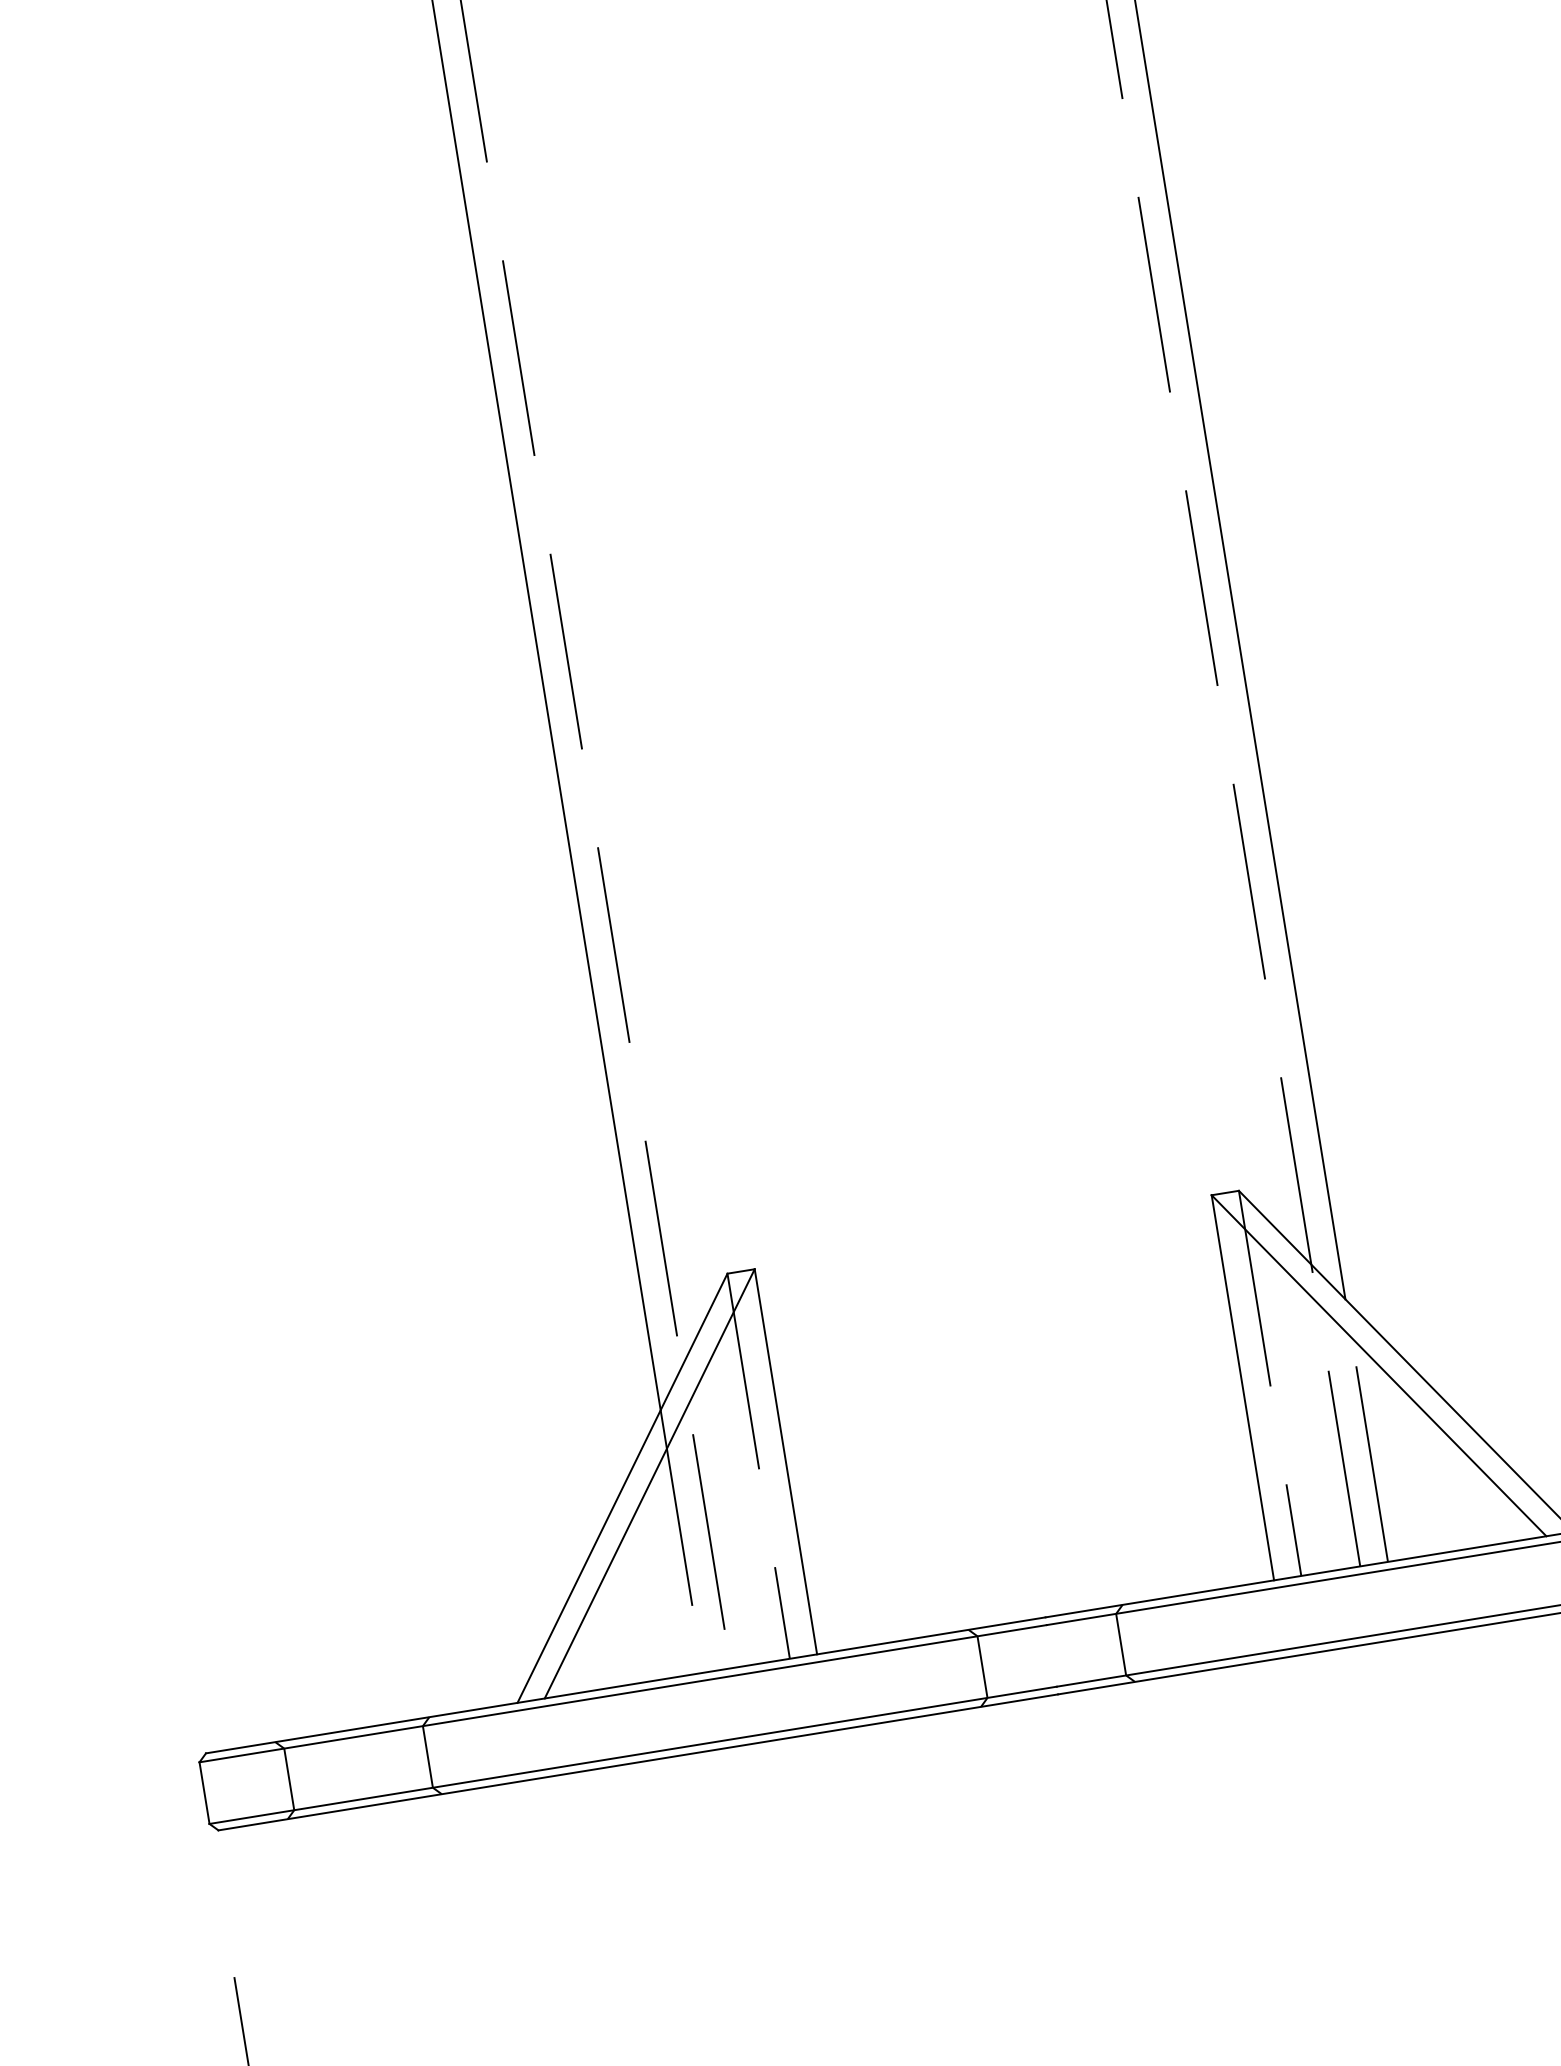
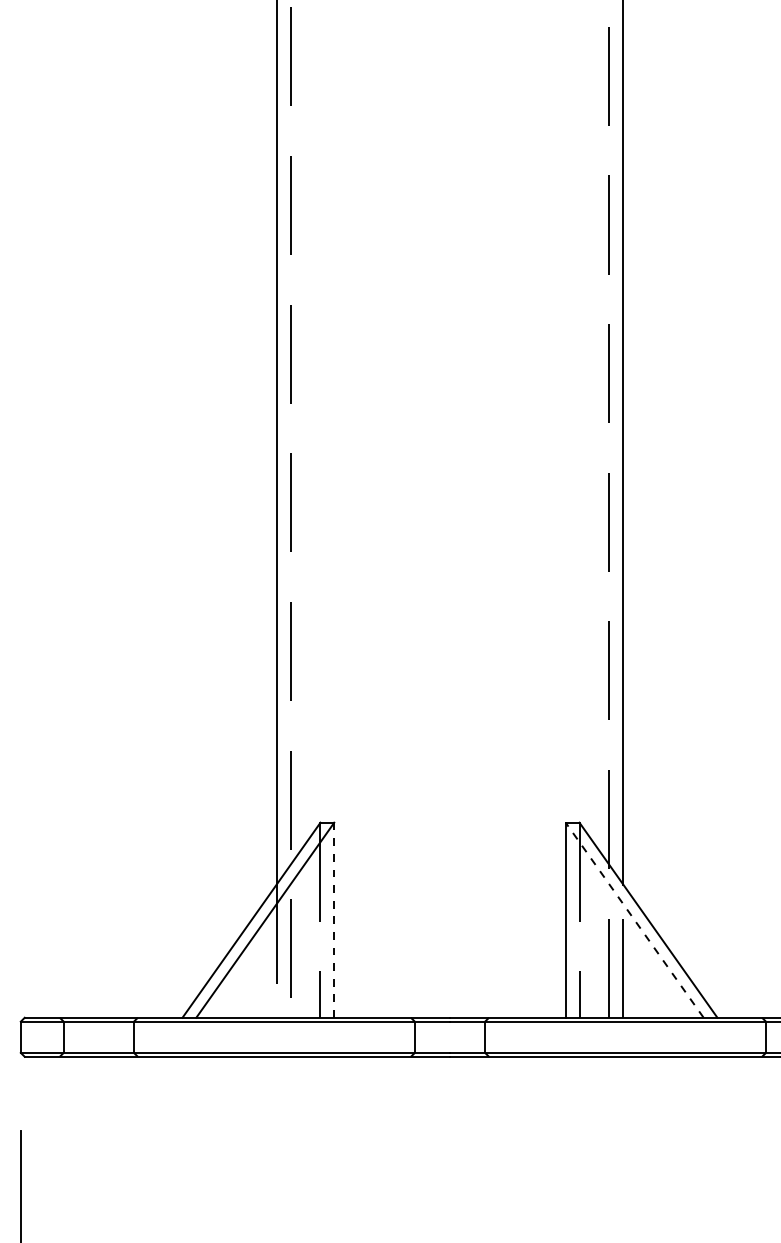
line: (1378, 1364) -> (634, 919), solid -> dashed
line: (786, 1462) -> (334, 920), solid -> dashed

